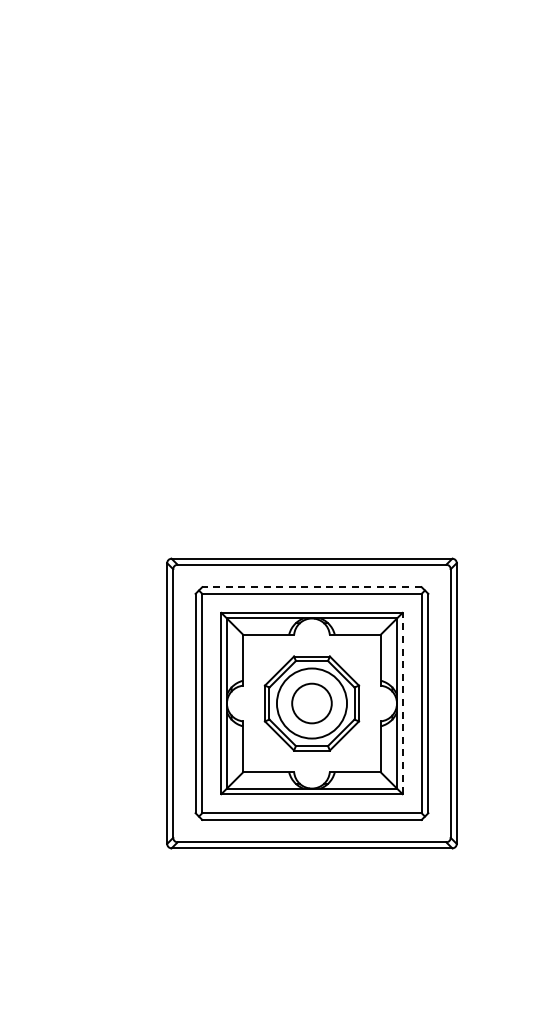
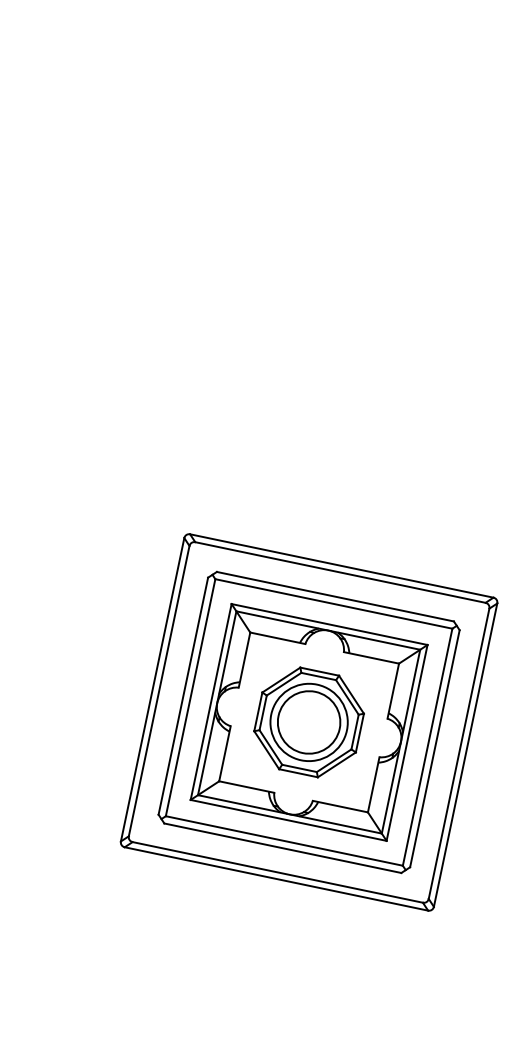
line: (311, 587) -> (334, 596), dashed -> solid
circle: (311, 703) -> (308, 722), size x1.43
line: (402, 703) -> (406, 742), dashed -> solid

